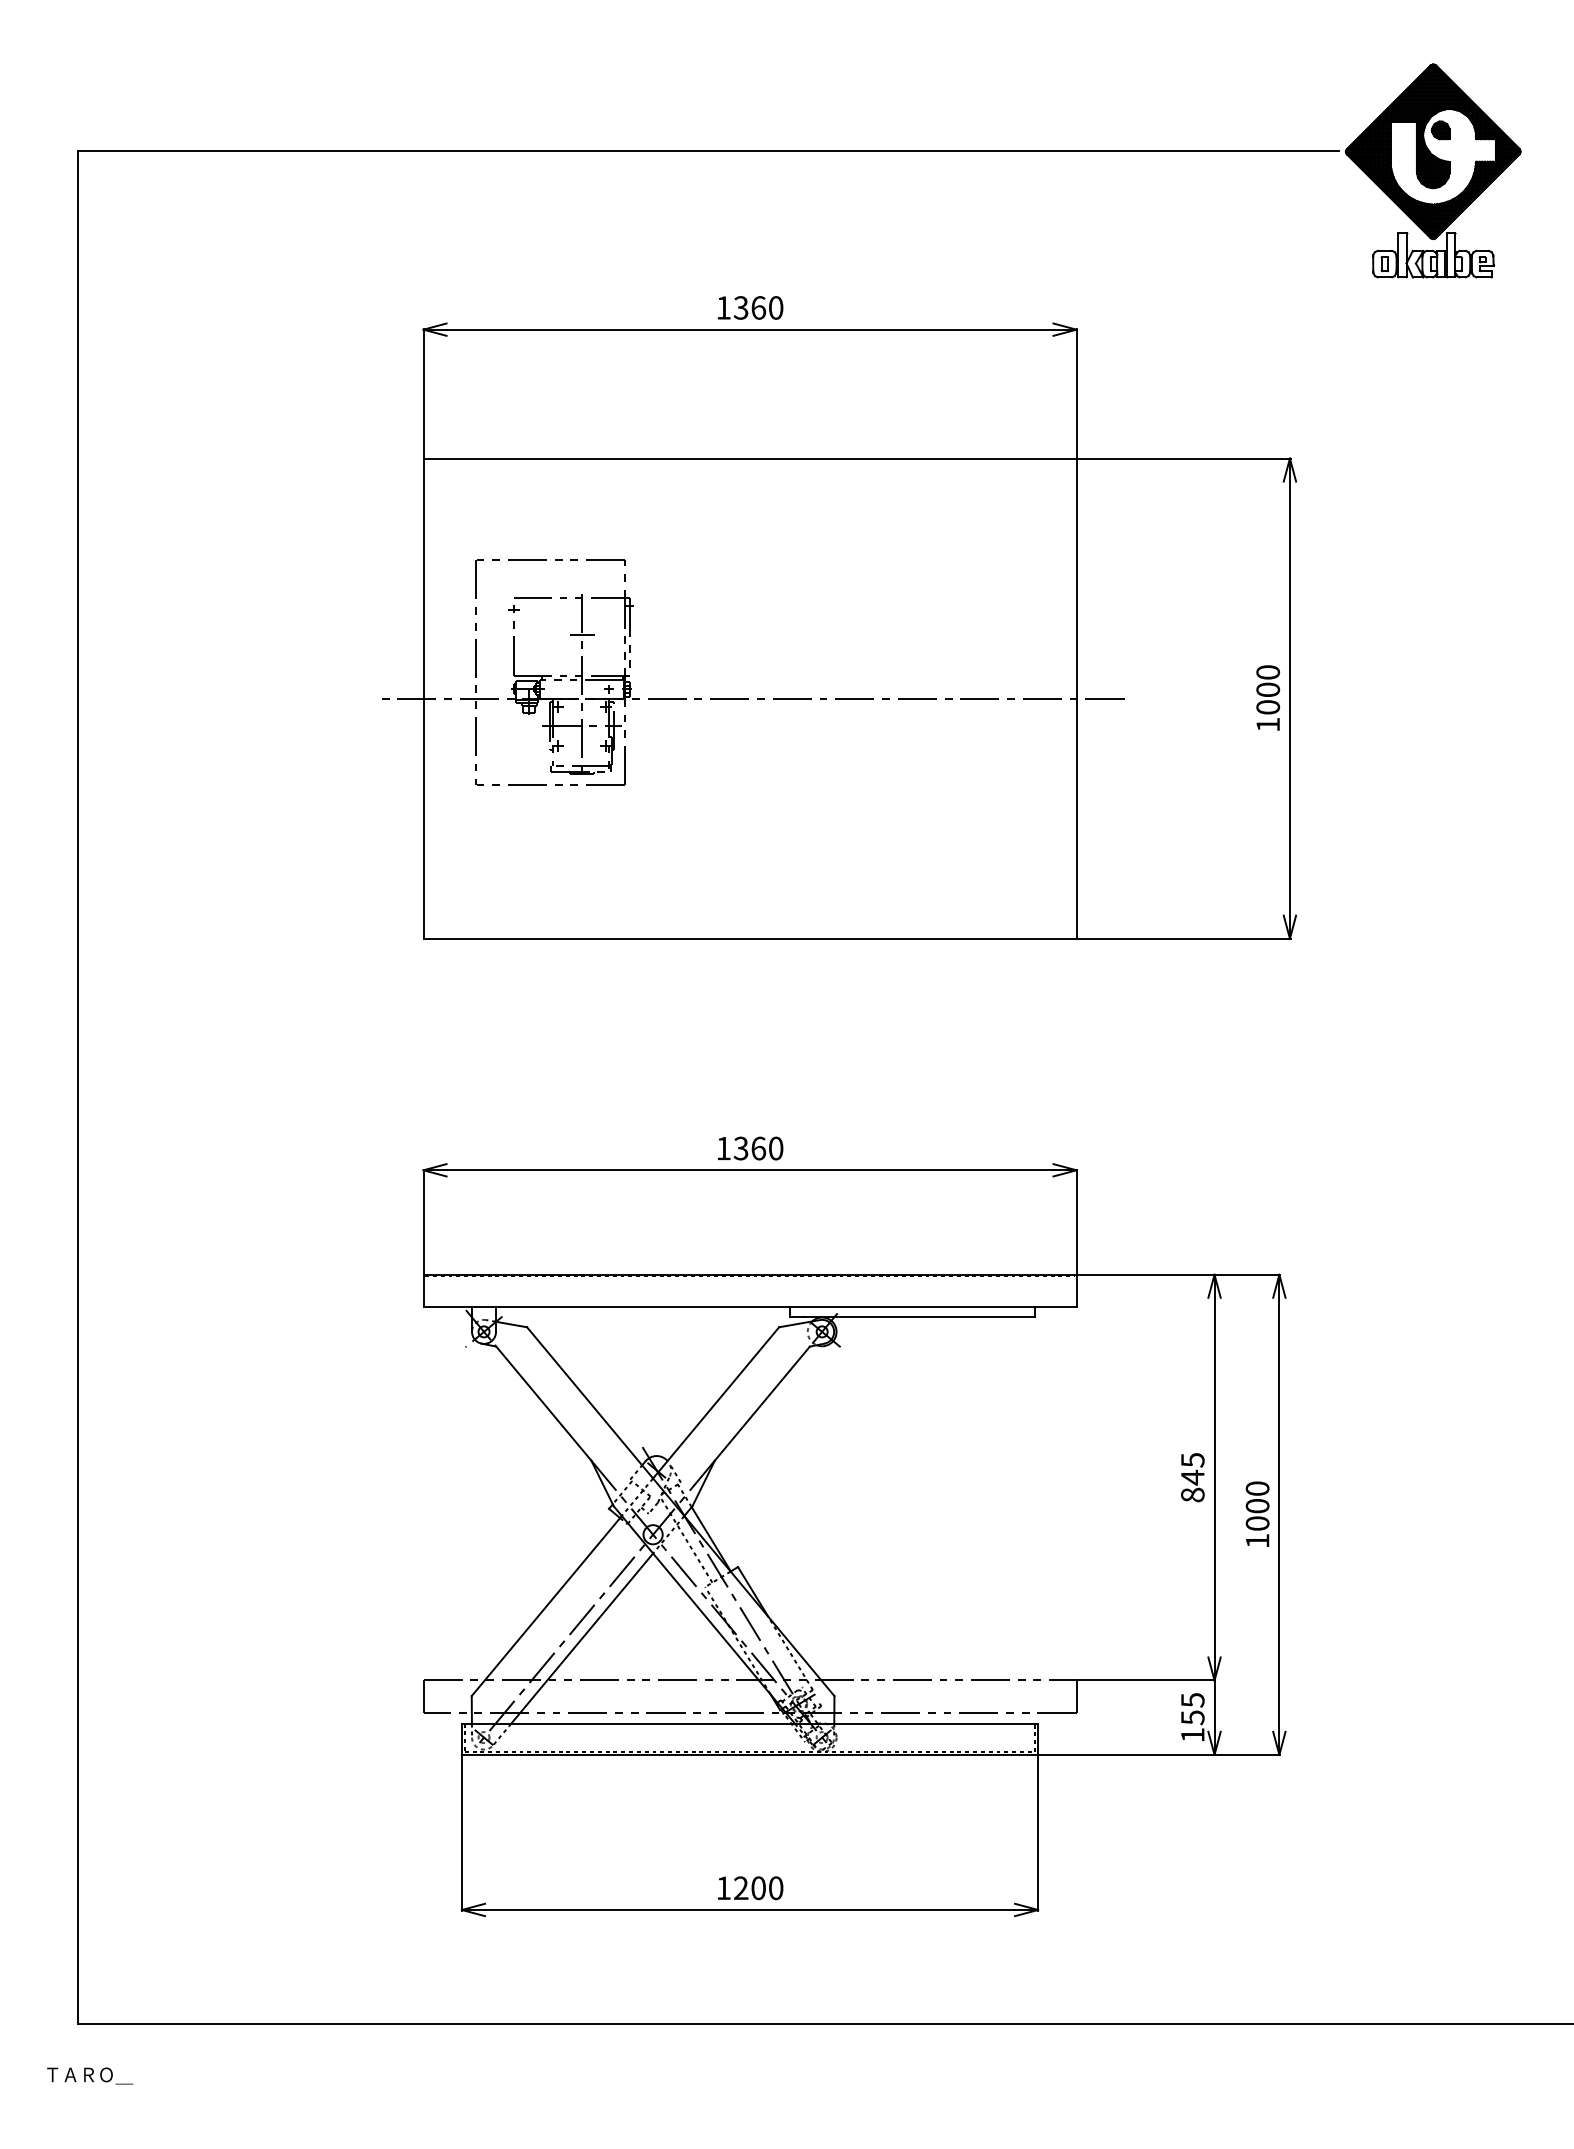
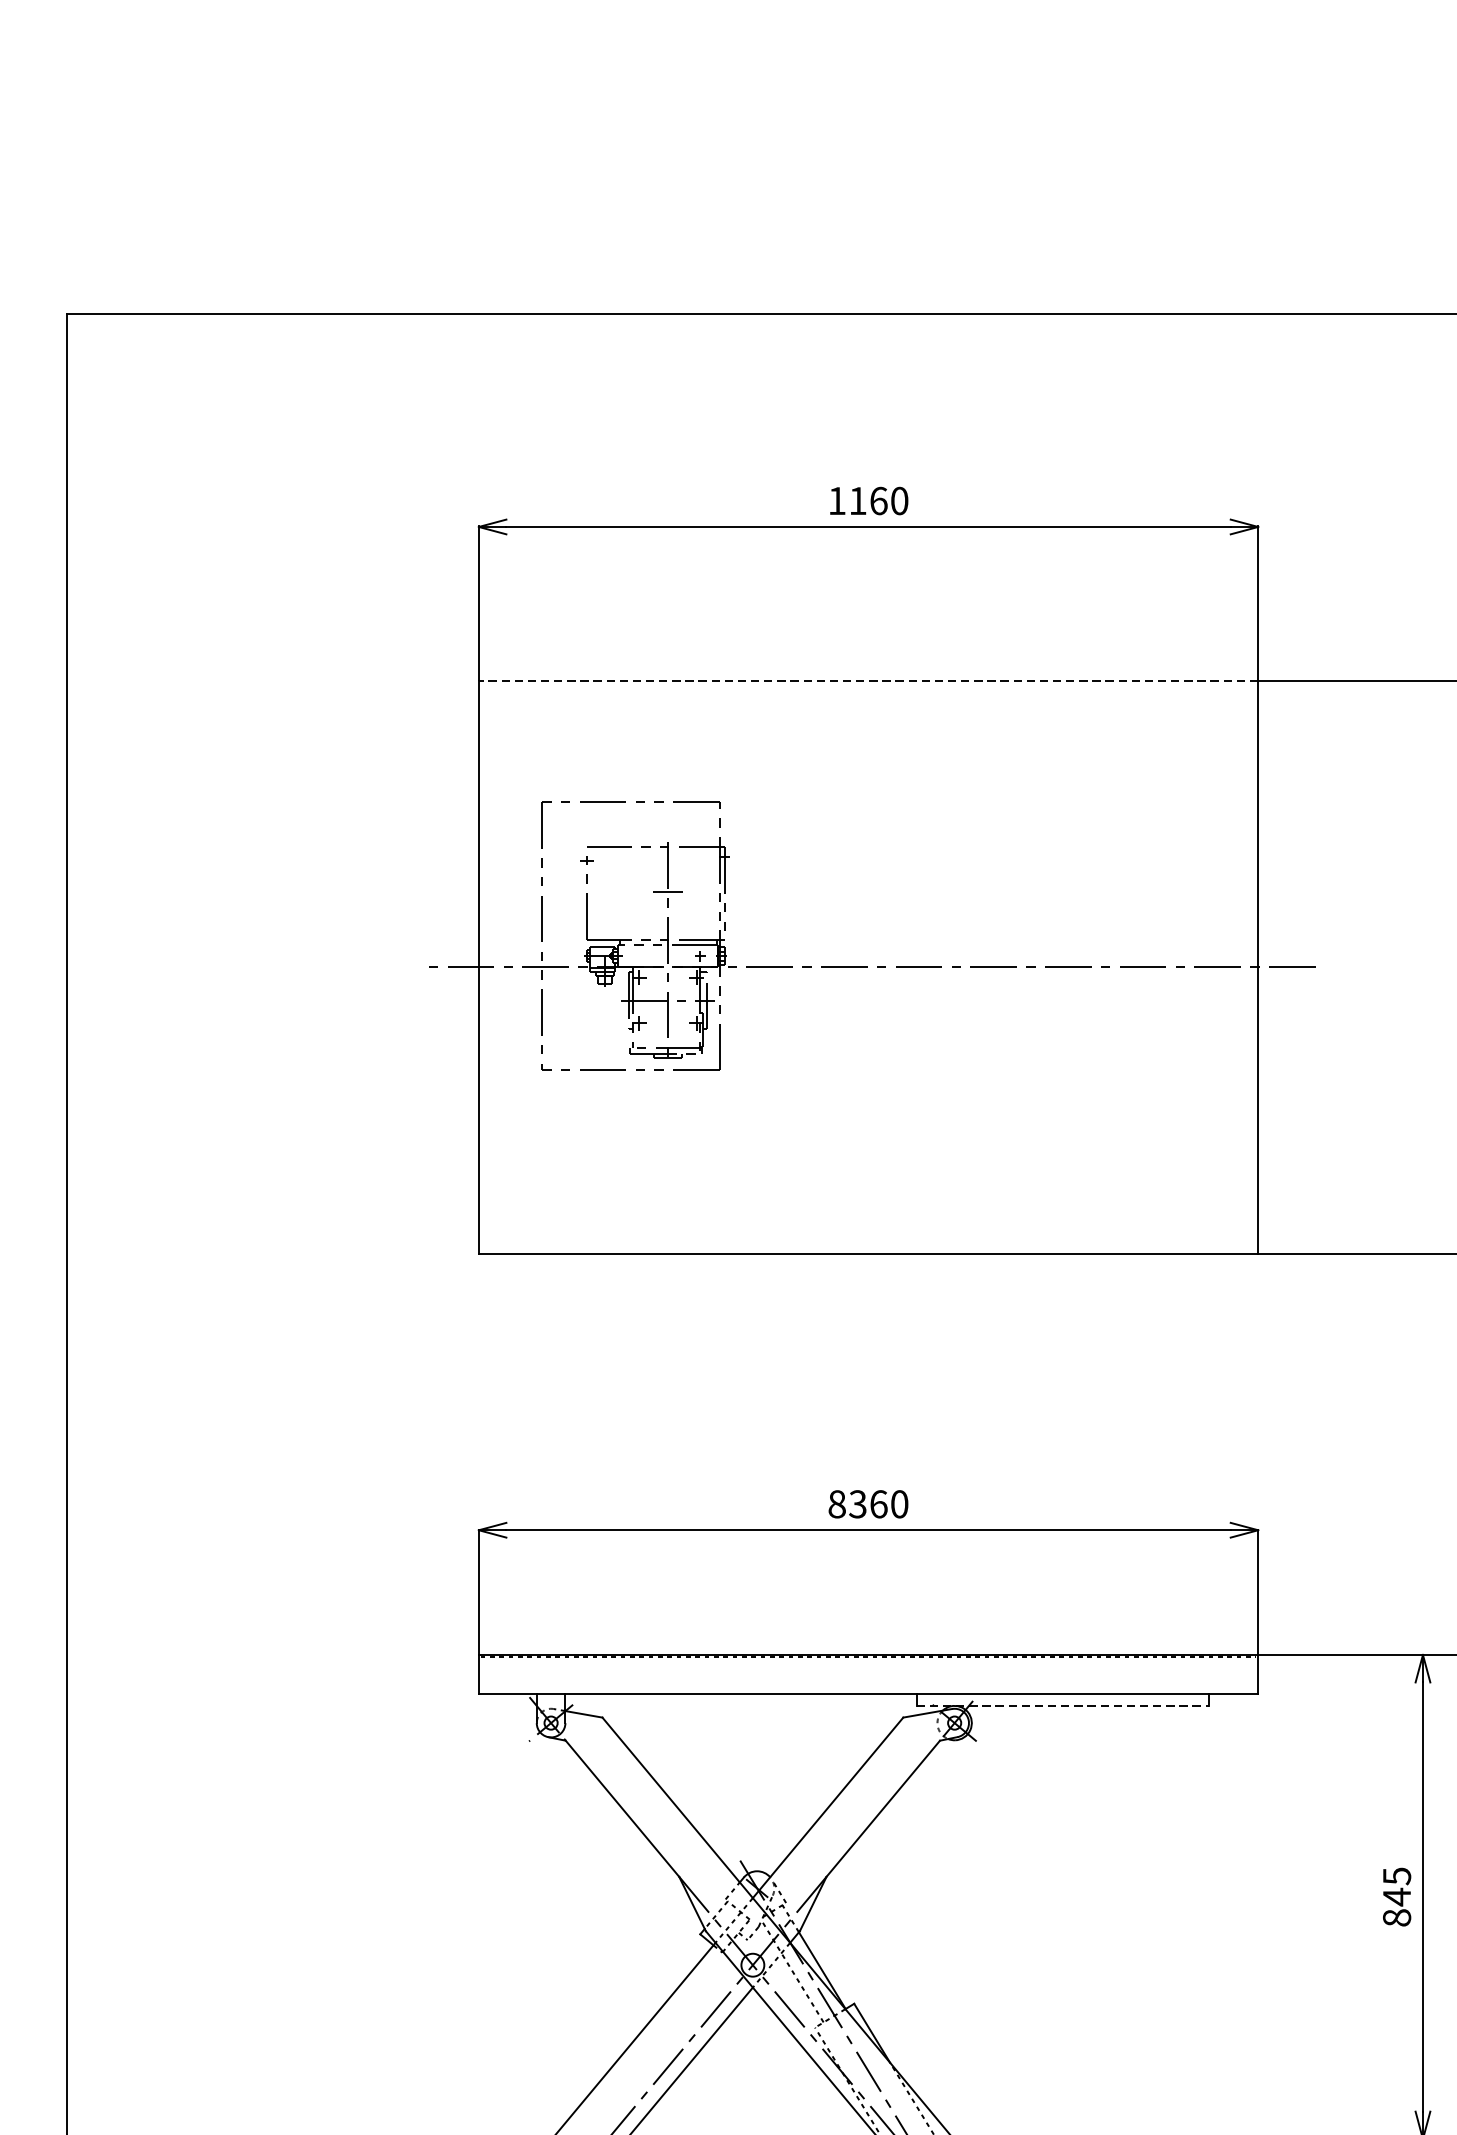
text: (740, 307) -> (857, 500), 1360 -> 1160
line: (749, 458) -> (867, 680), solid -> dashed
text: (723, 1148) -> (836, 1504), 1360 -> 8360
line: (913, 1317) -> (1063, 1705), solid -> dashed

